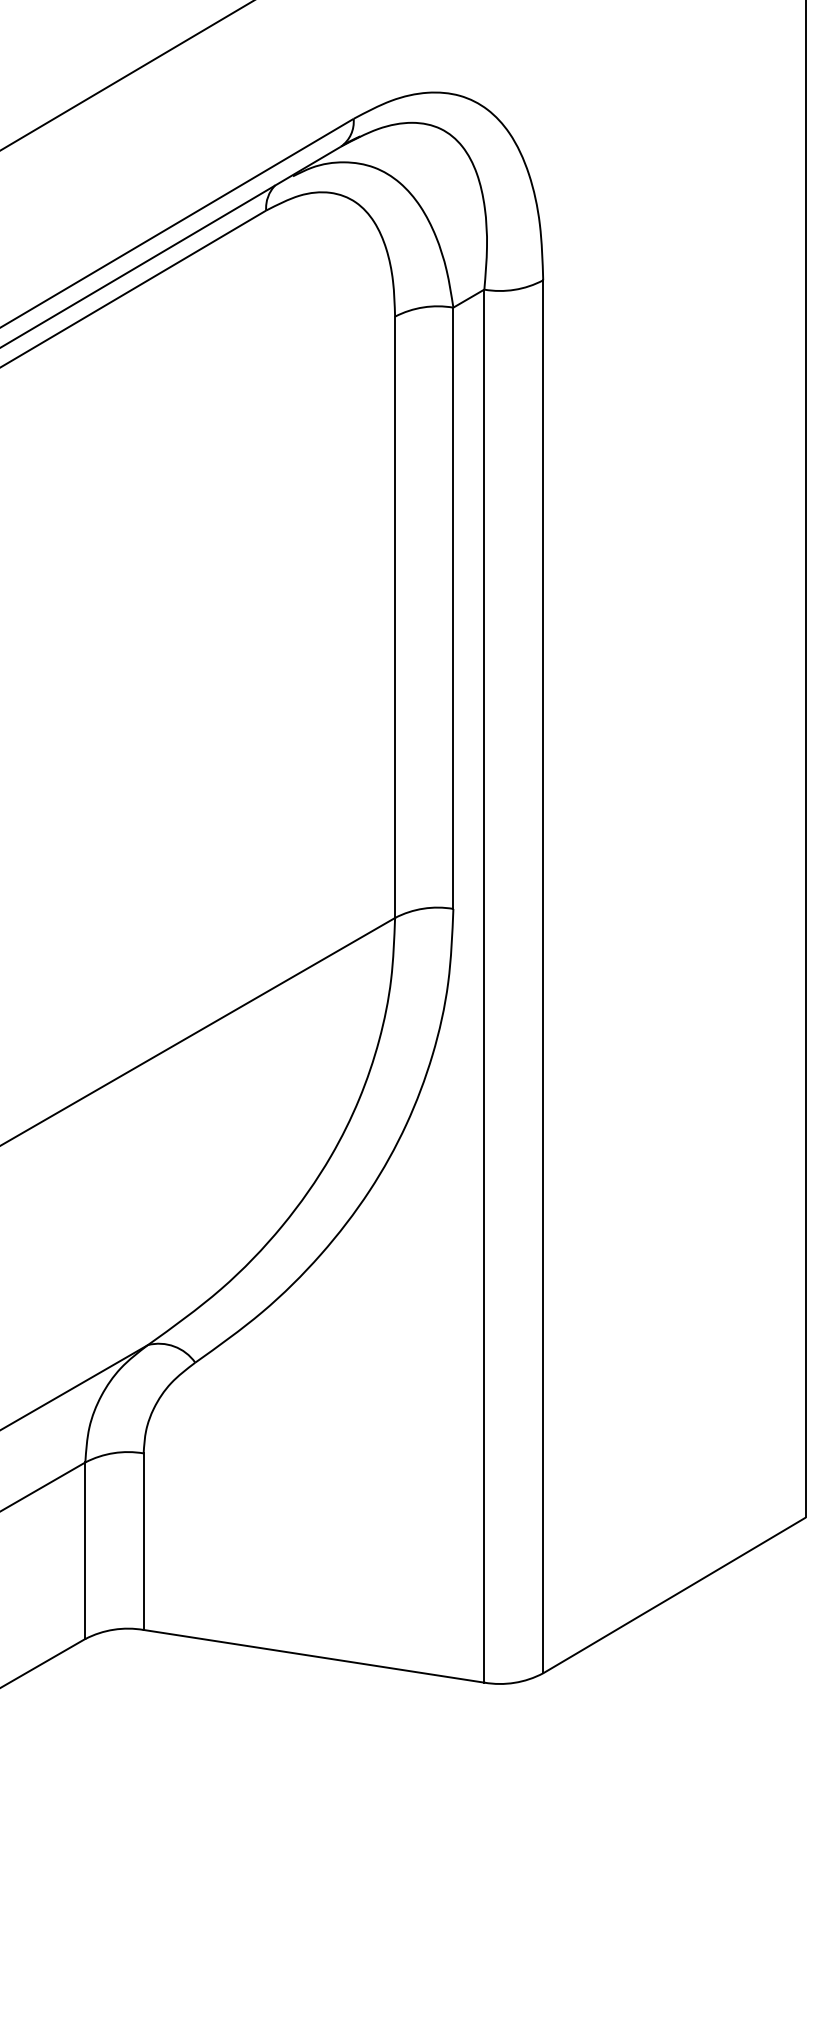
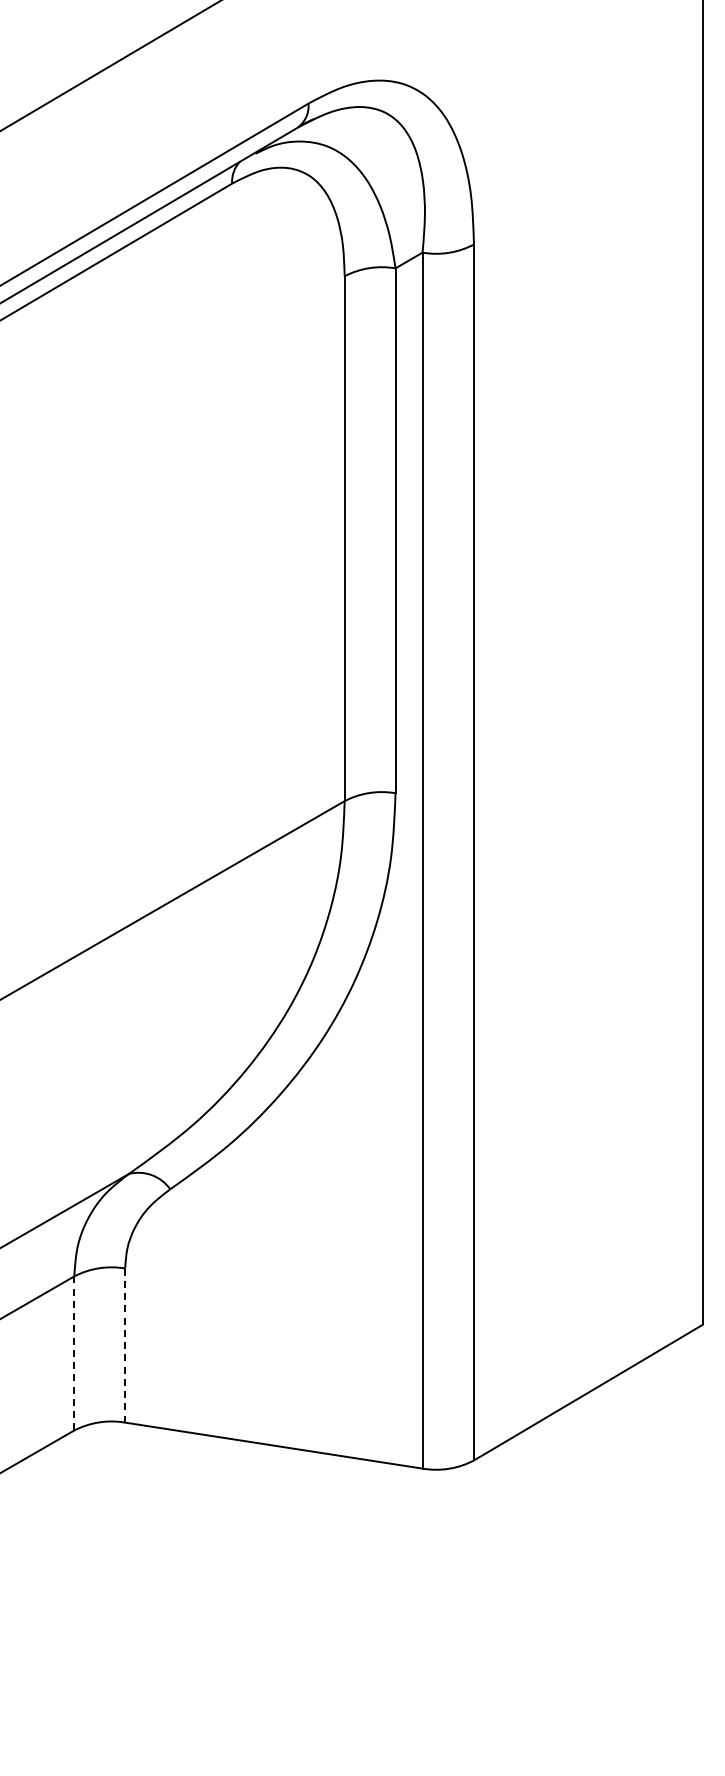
line: (143, 1542) -> (125, 1346), solid -> dashed
line: (85, 1549) -> (74, 1352), solid -> dashed

